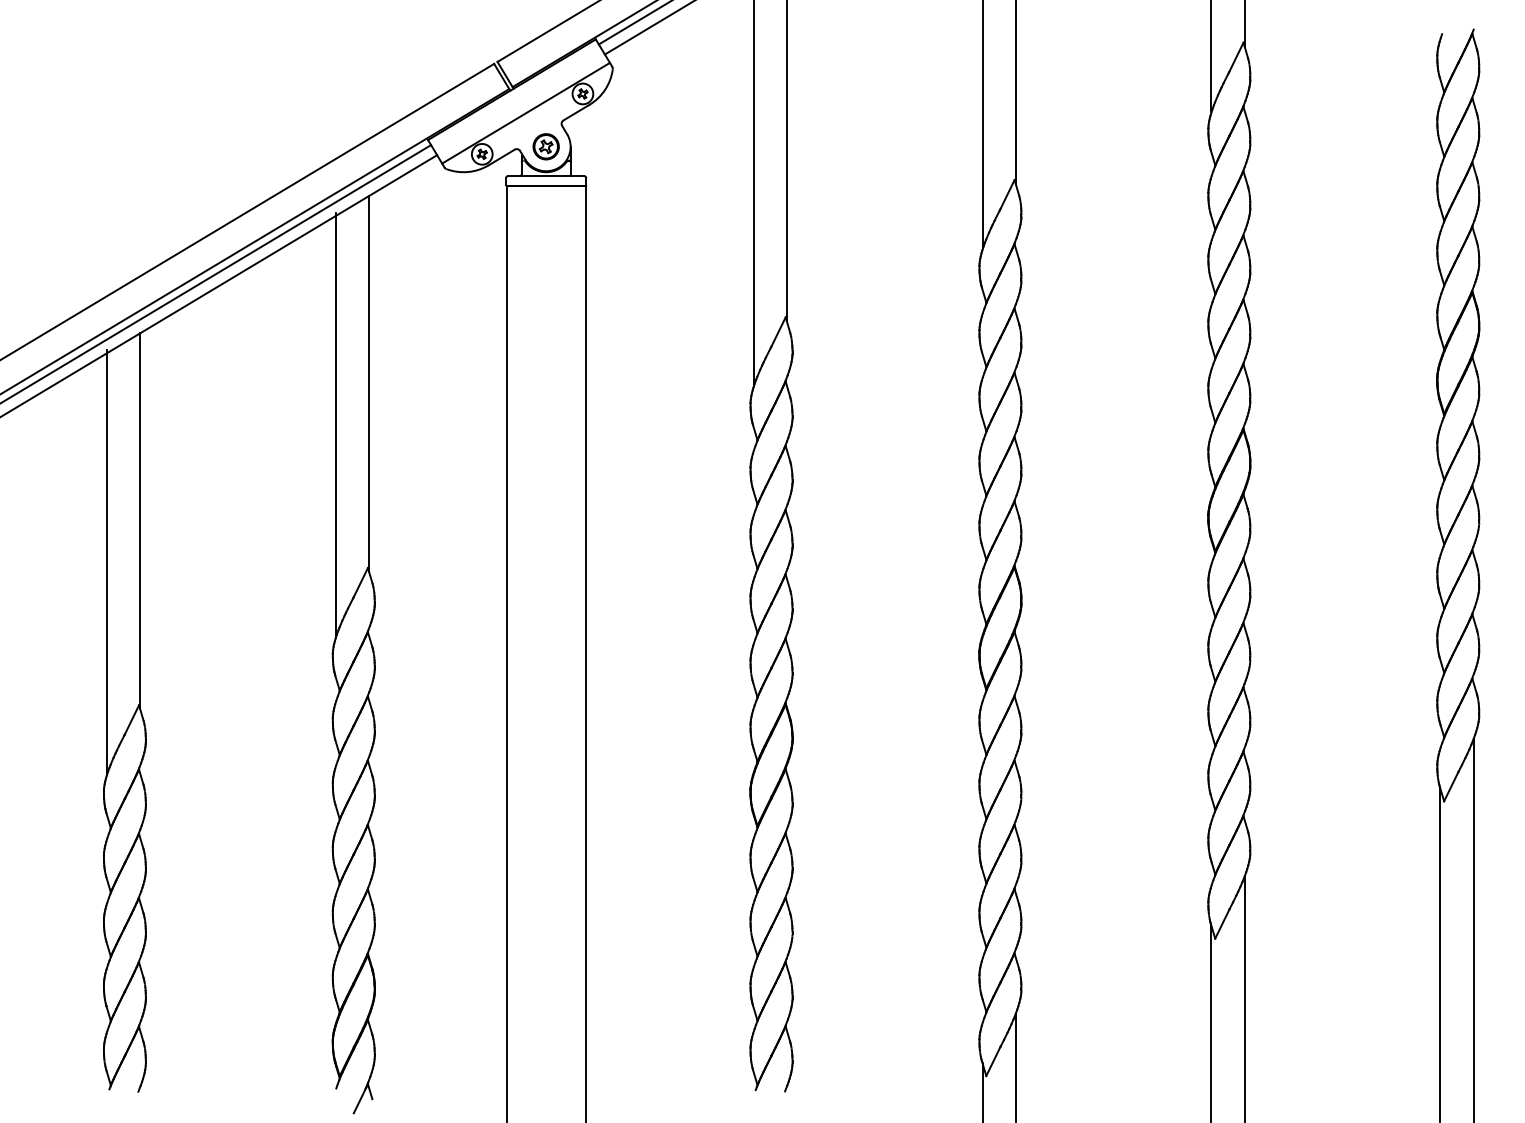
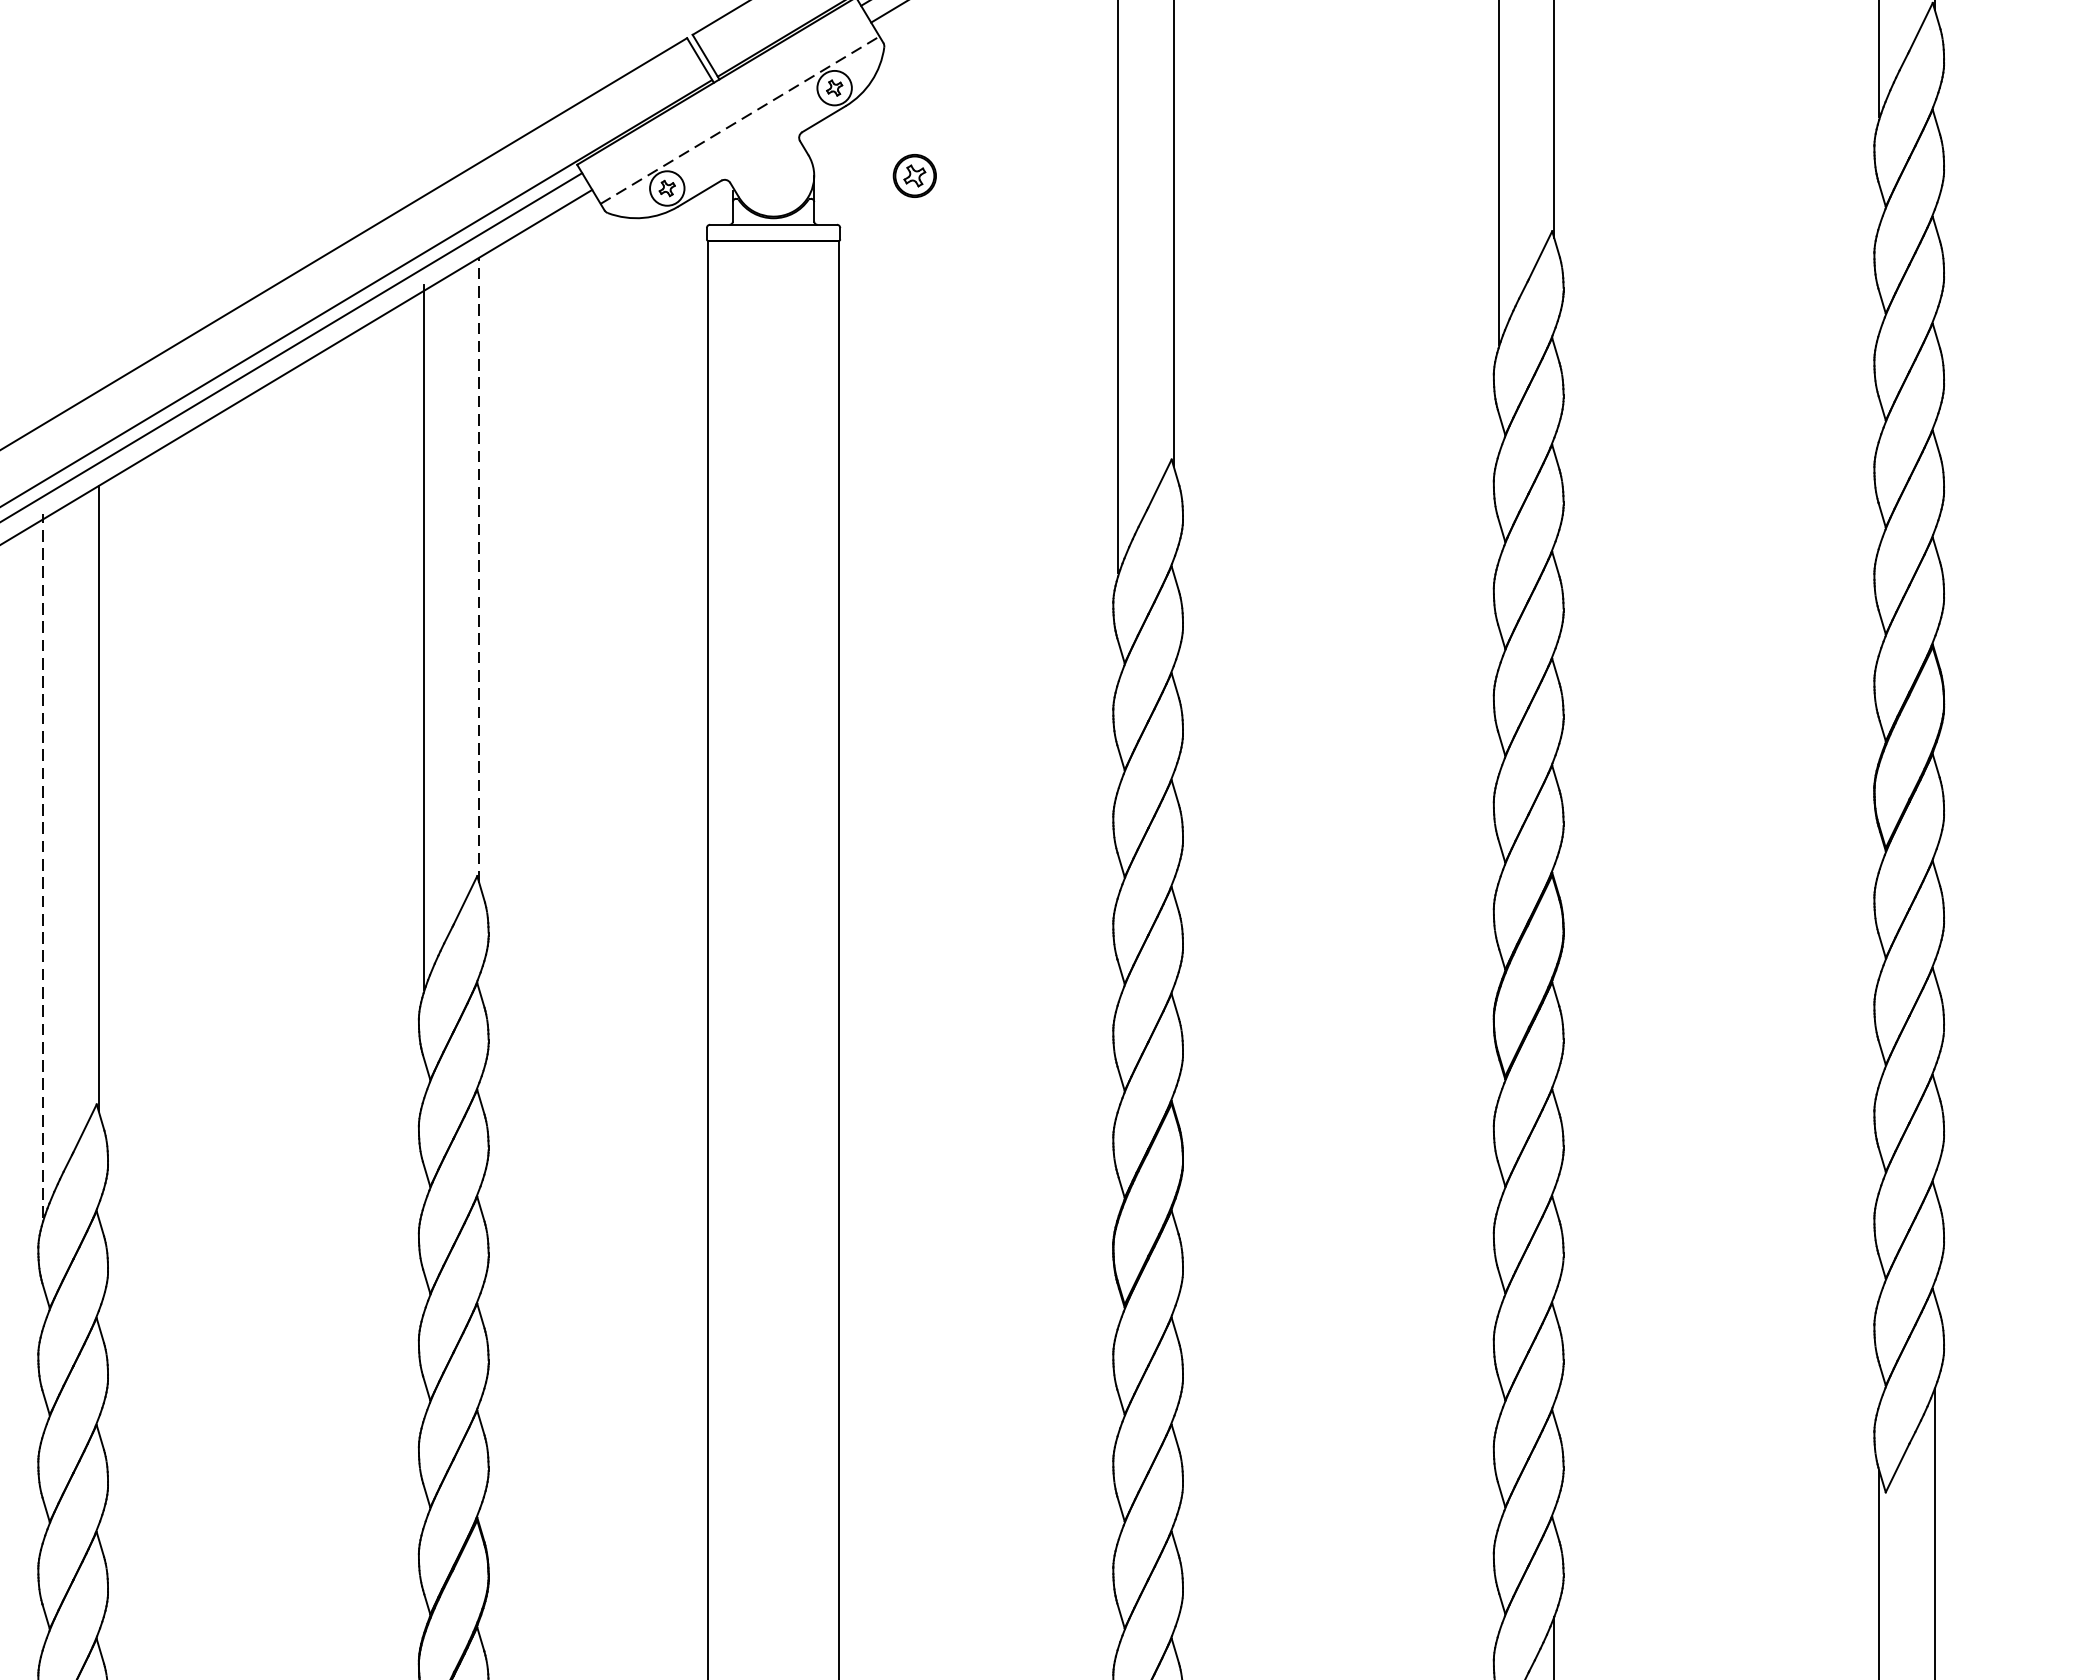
line: (526, 113) -> (740, 120), solid -> dashed
part: (545, 146) -> (913, 175), moved
line: (369, 383) -> (479, 569), solid -> dashed
line: (106, 561) -> (42, 865), solid -> dashed

